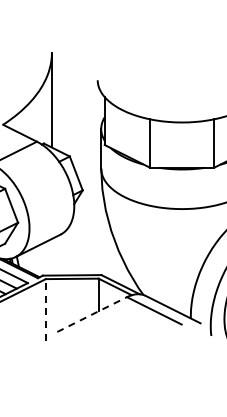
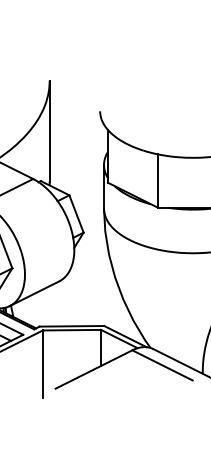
line: (45, 309) -> (42, 363), dashed -> solid
line: (92, 314) -> (94, 369), dashed -> solid

